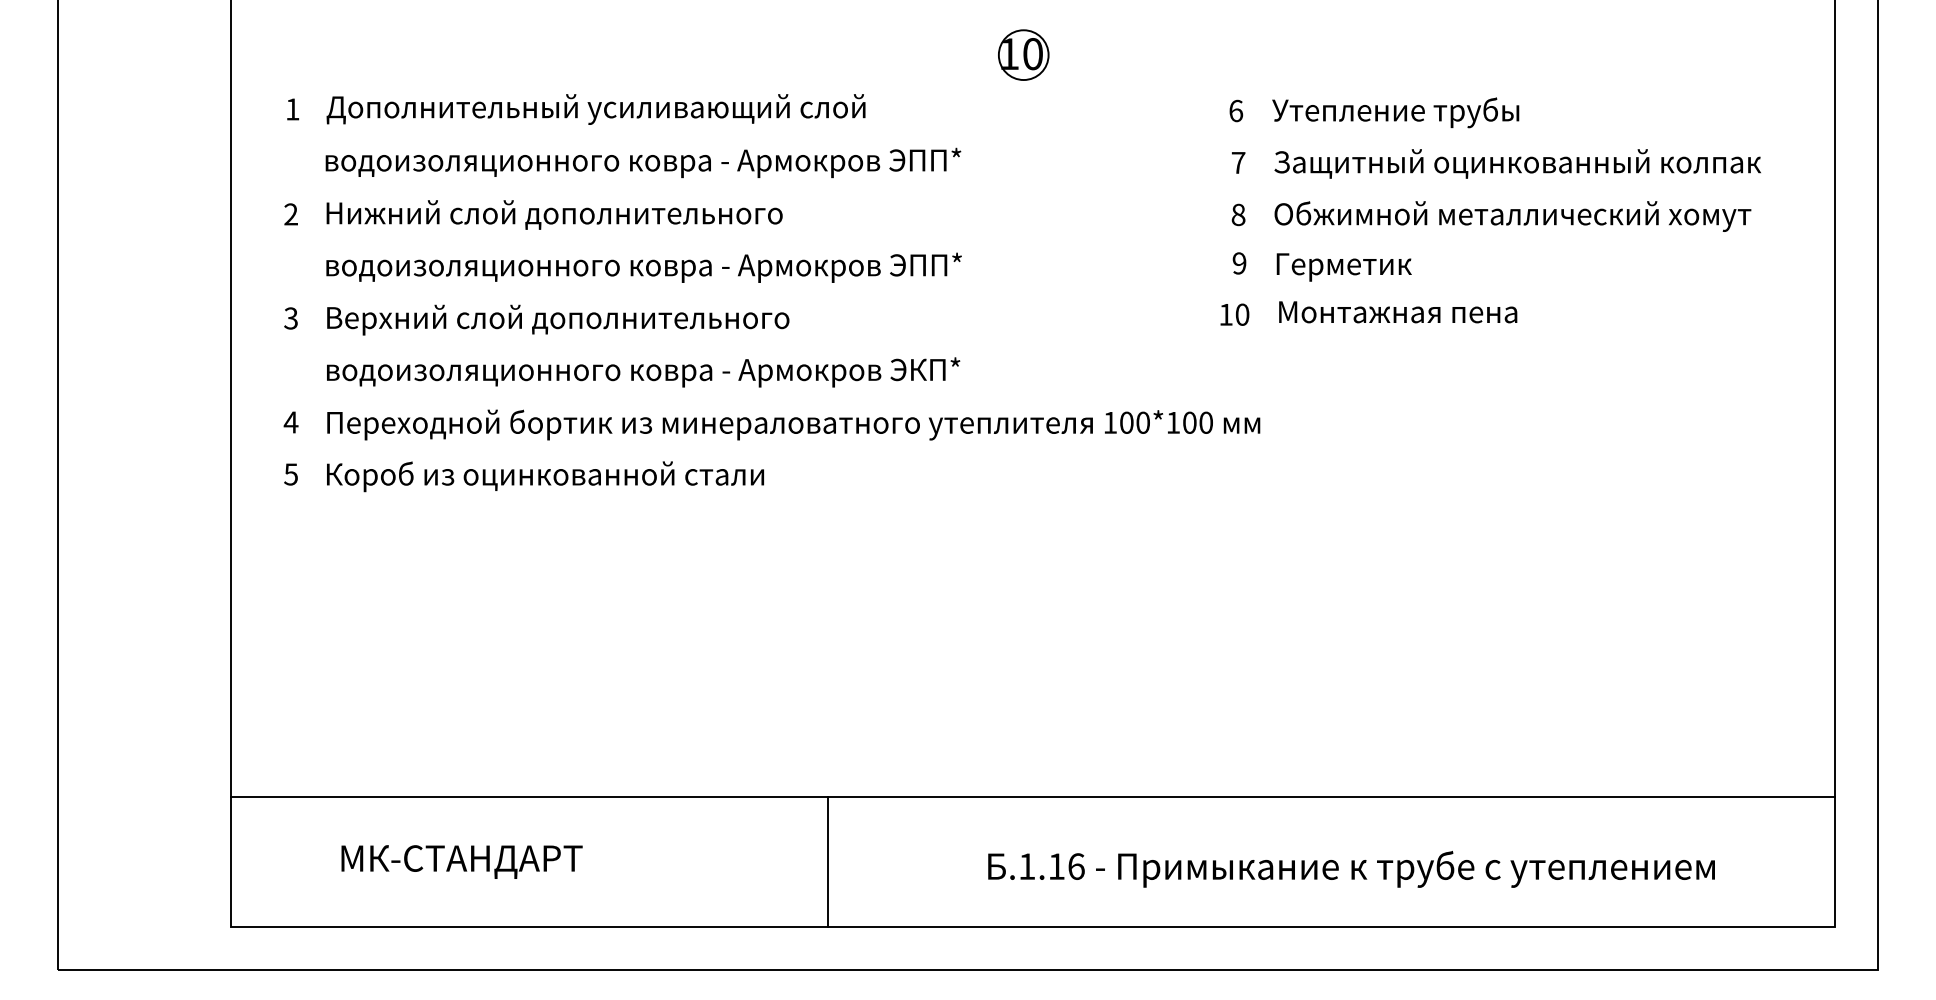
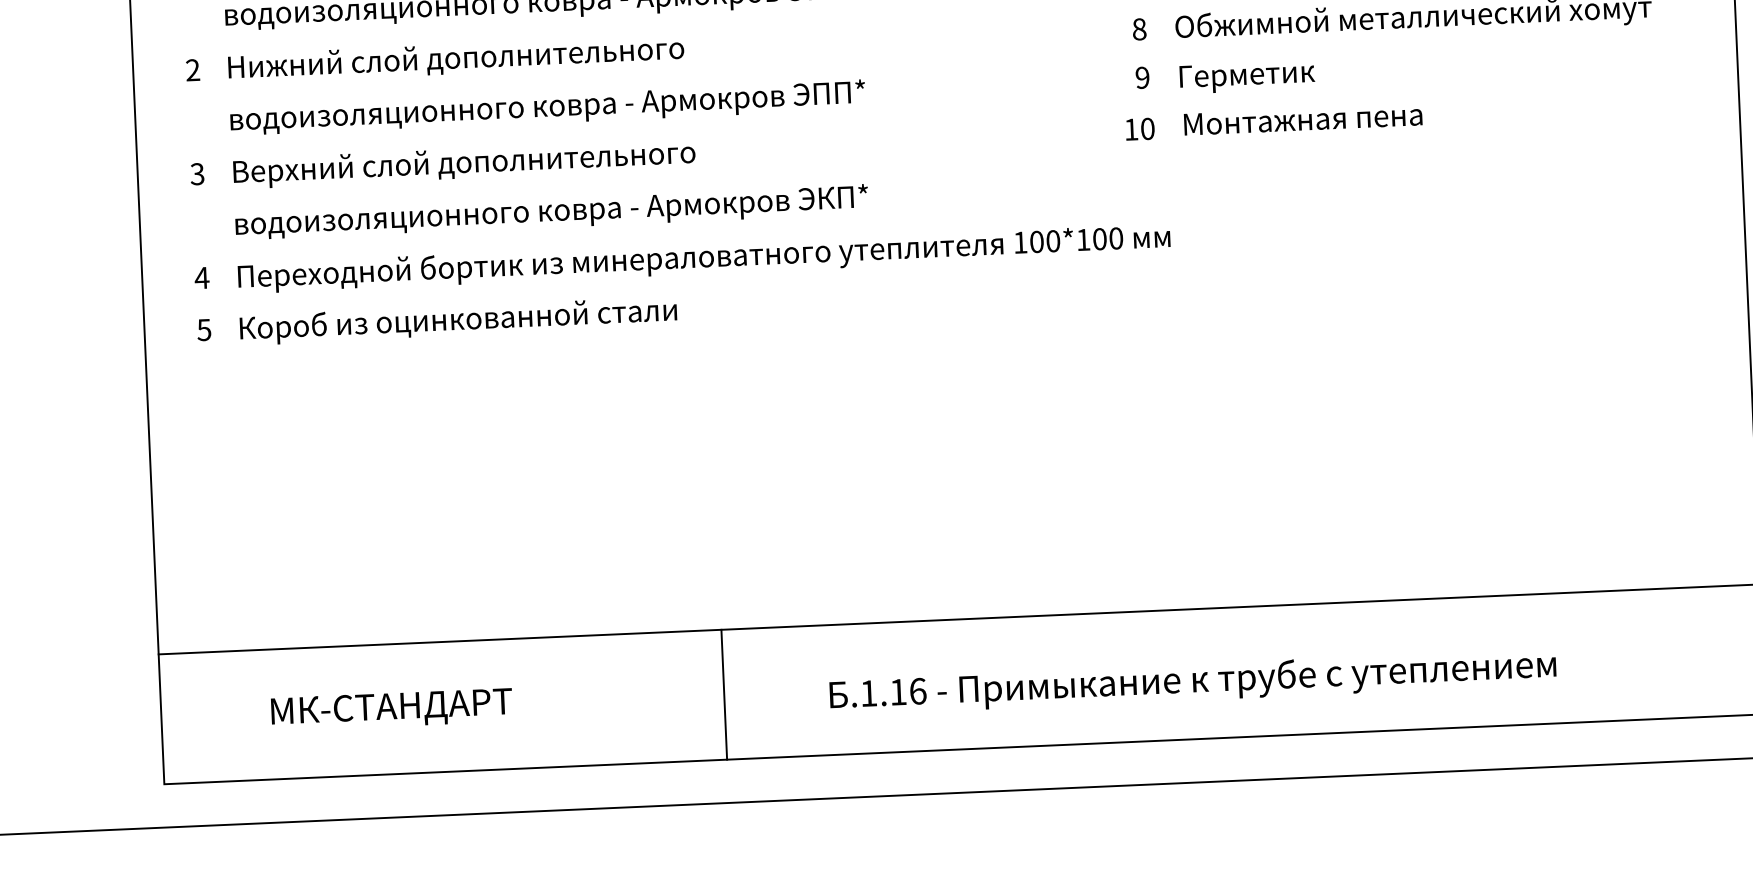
line: (827, 861) -> (724, 694), moved
text: (1351, 869) -> (1192, 682), moved

